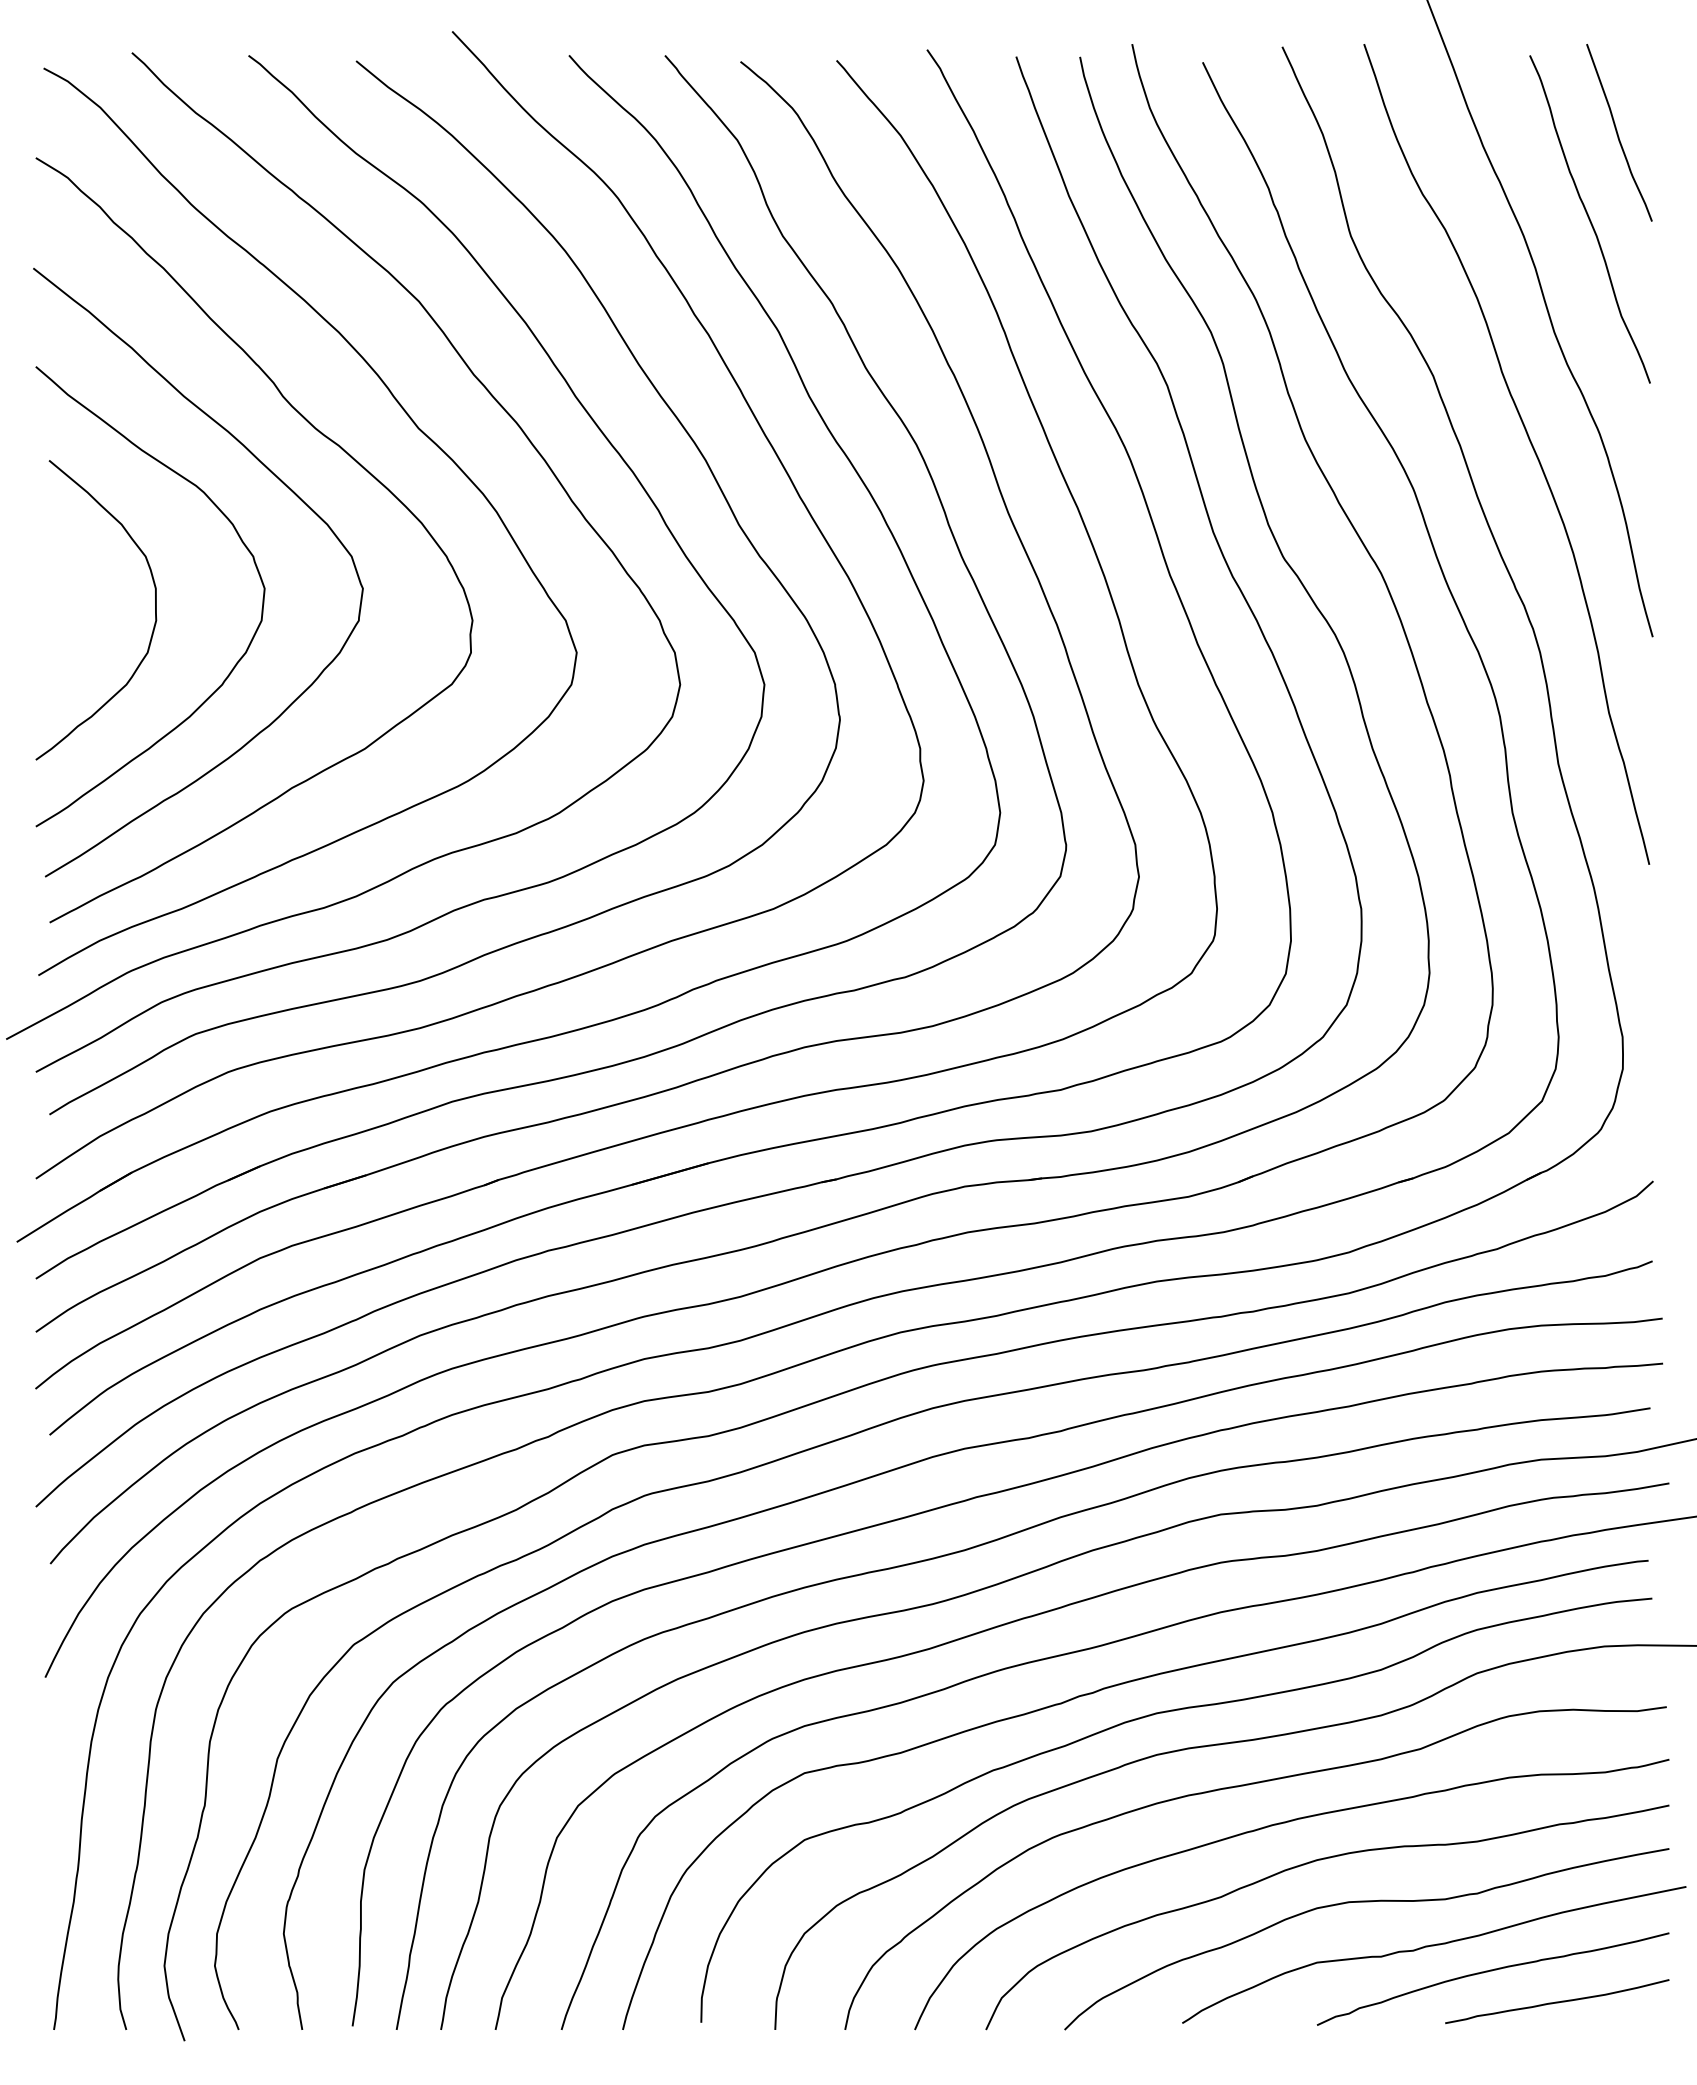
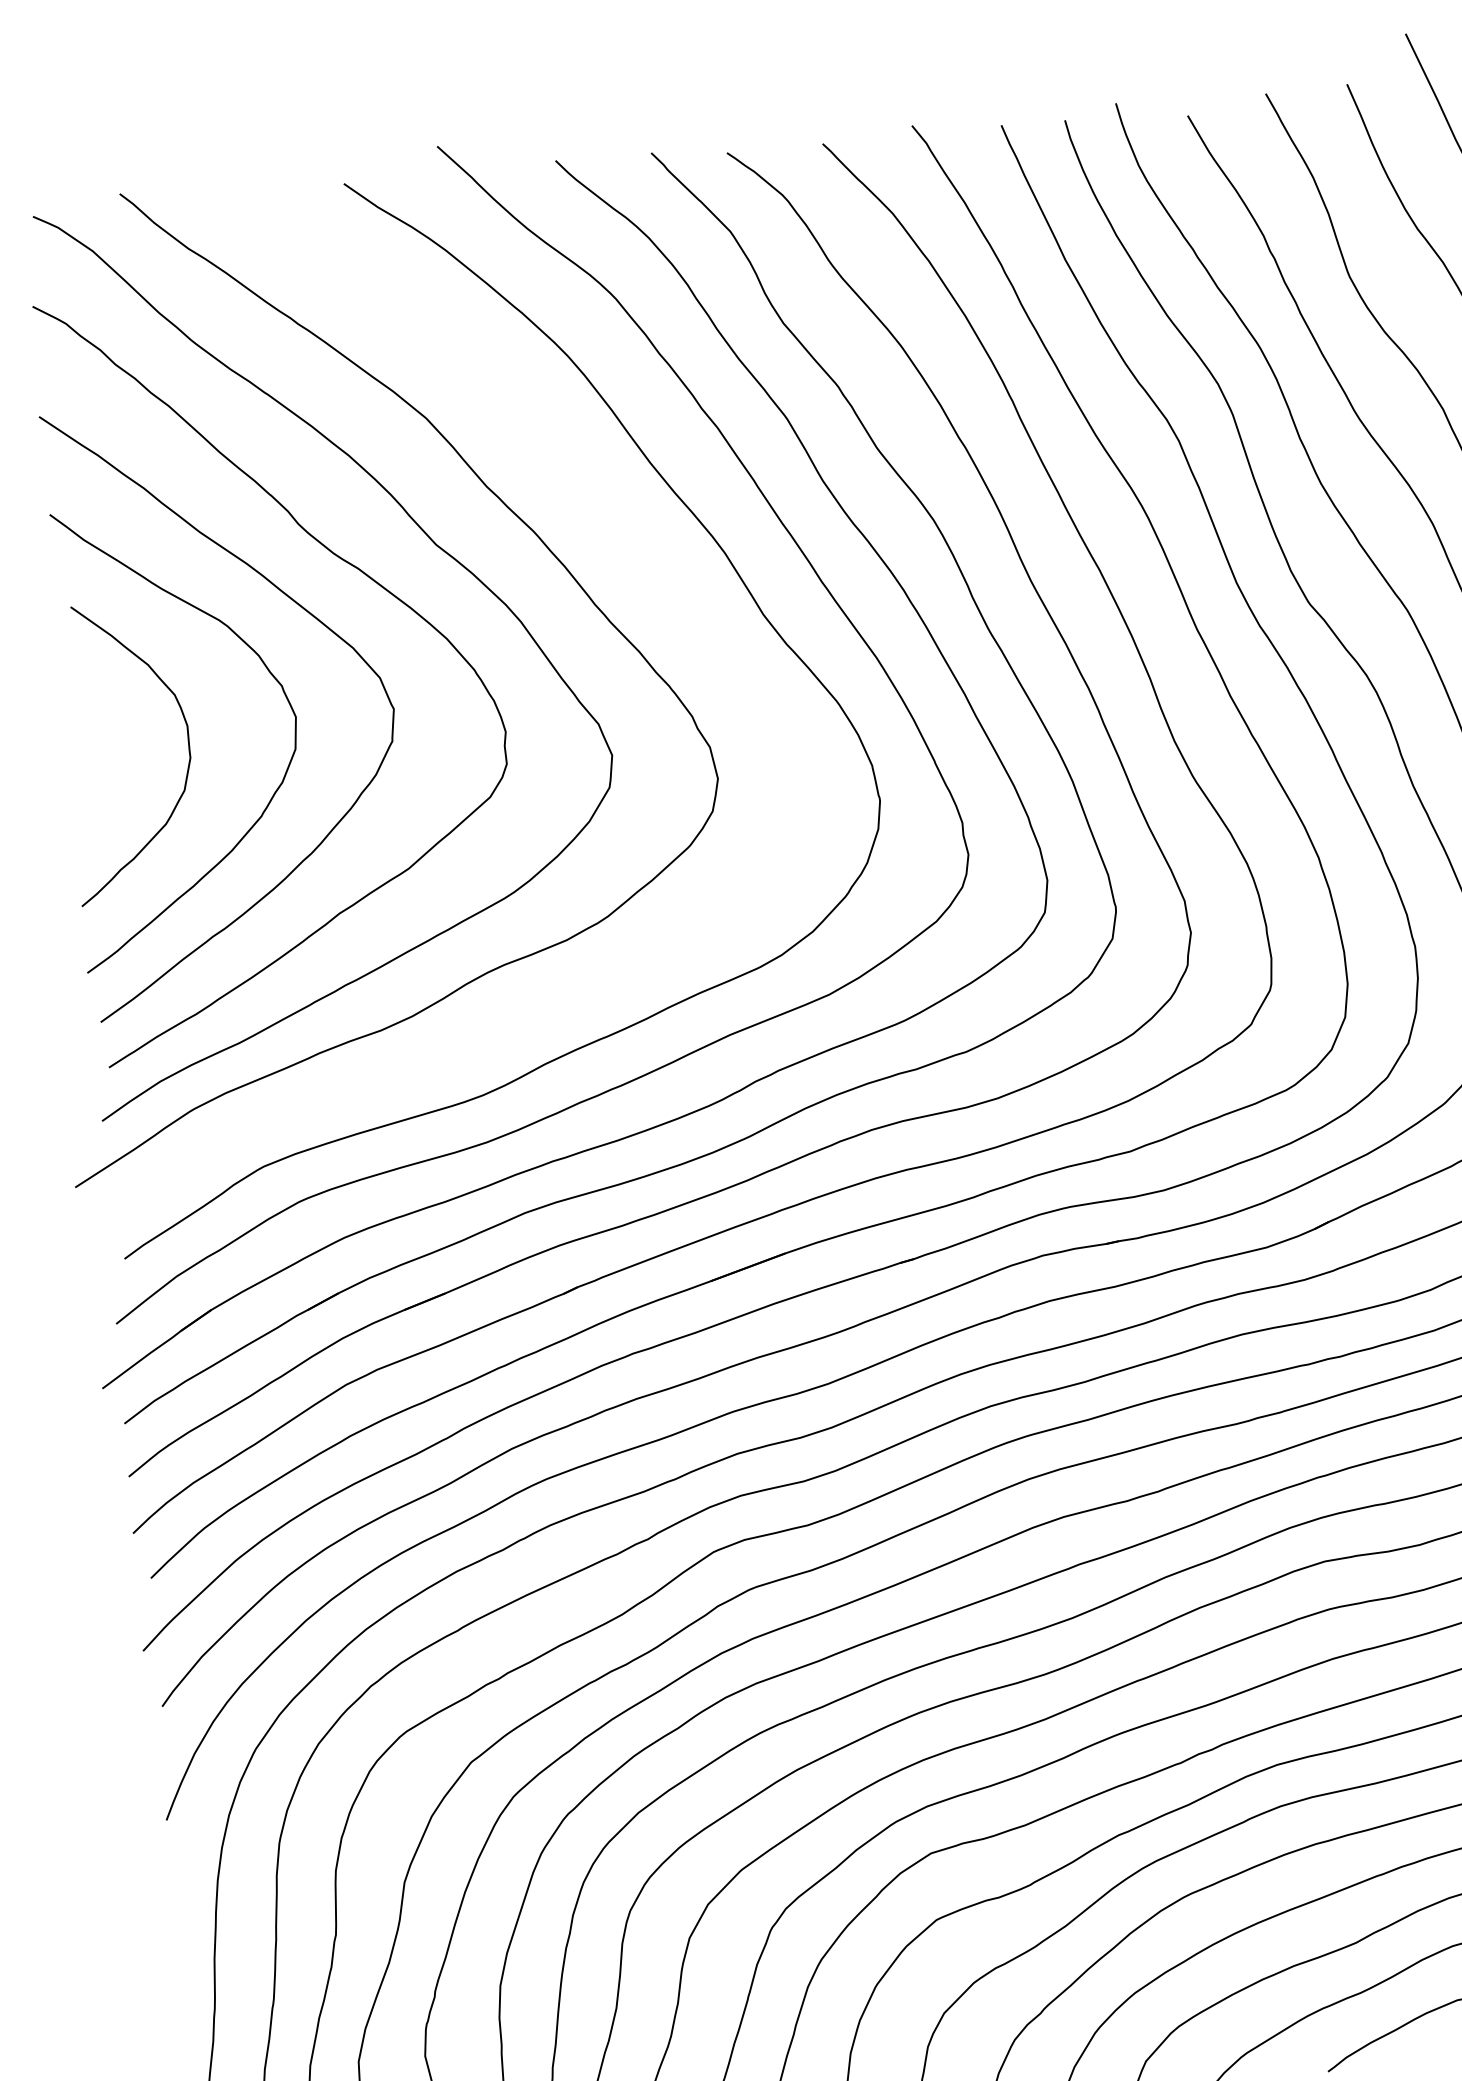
curve: (592, 421) -> (608, 523), removed

